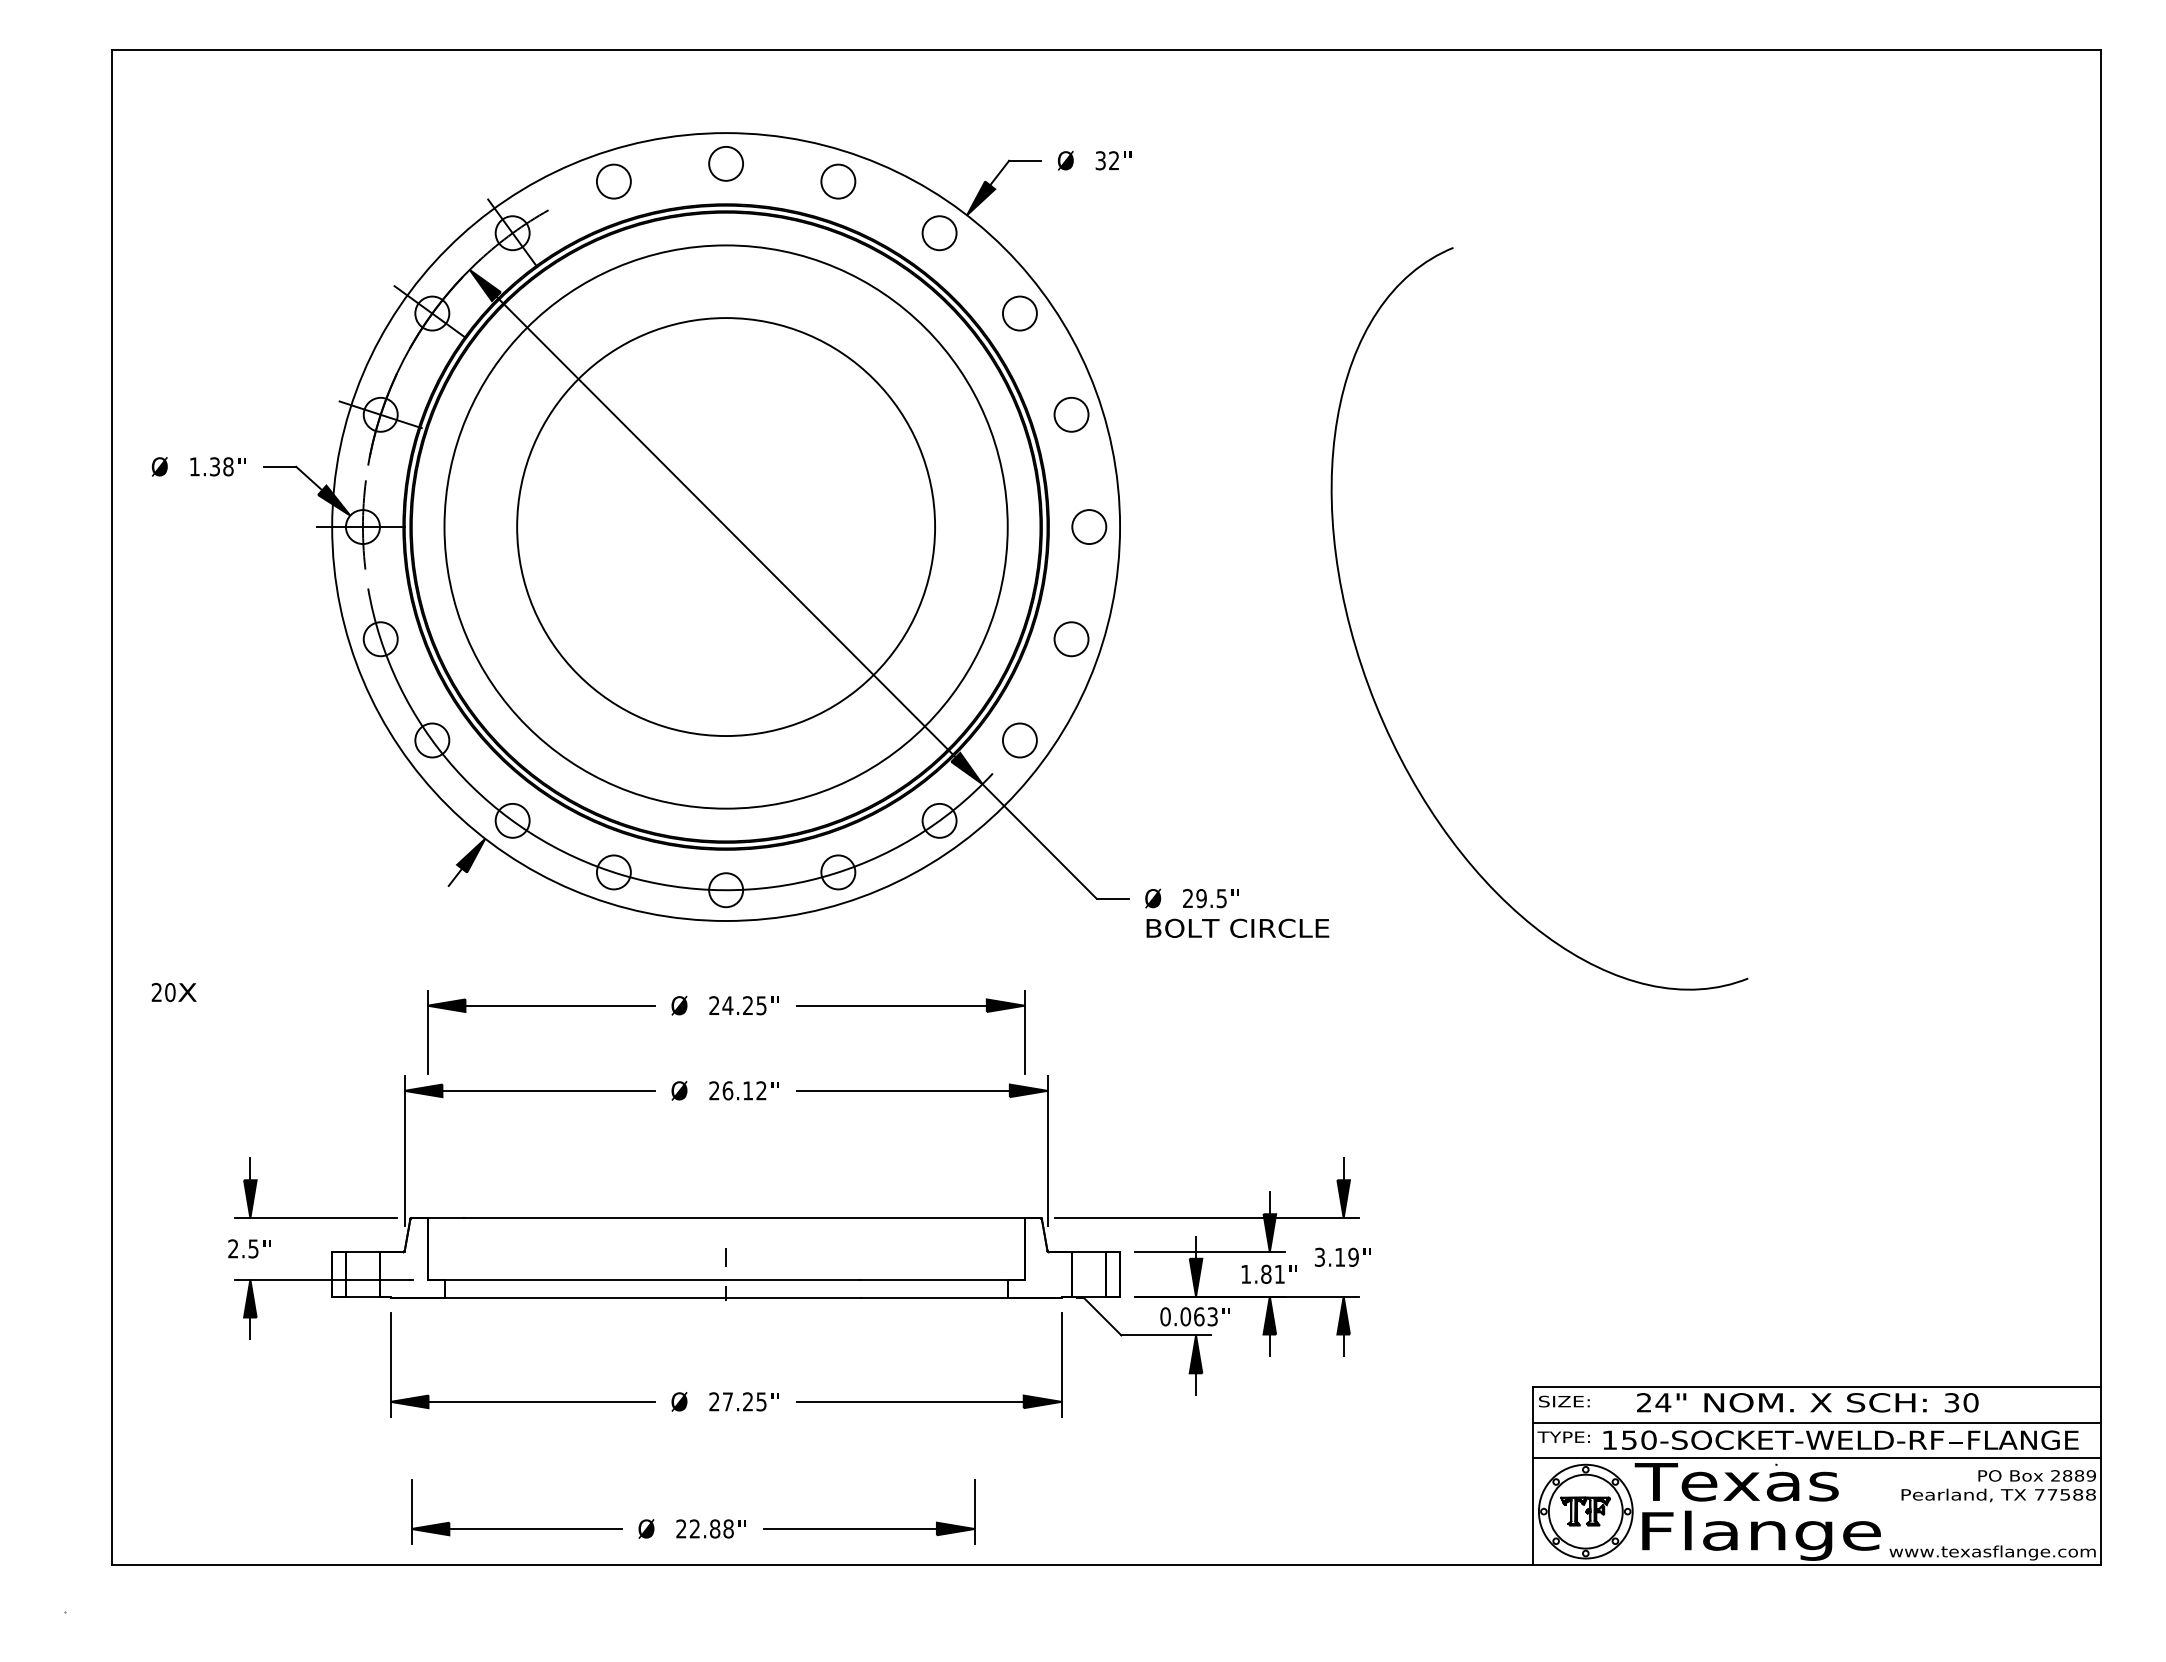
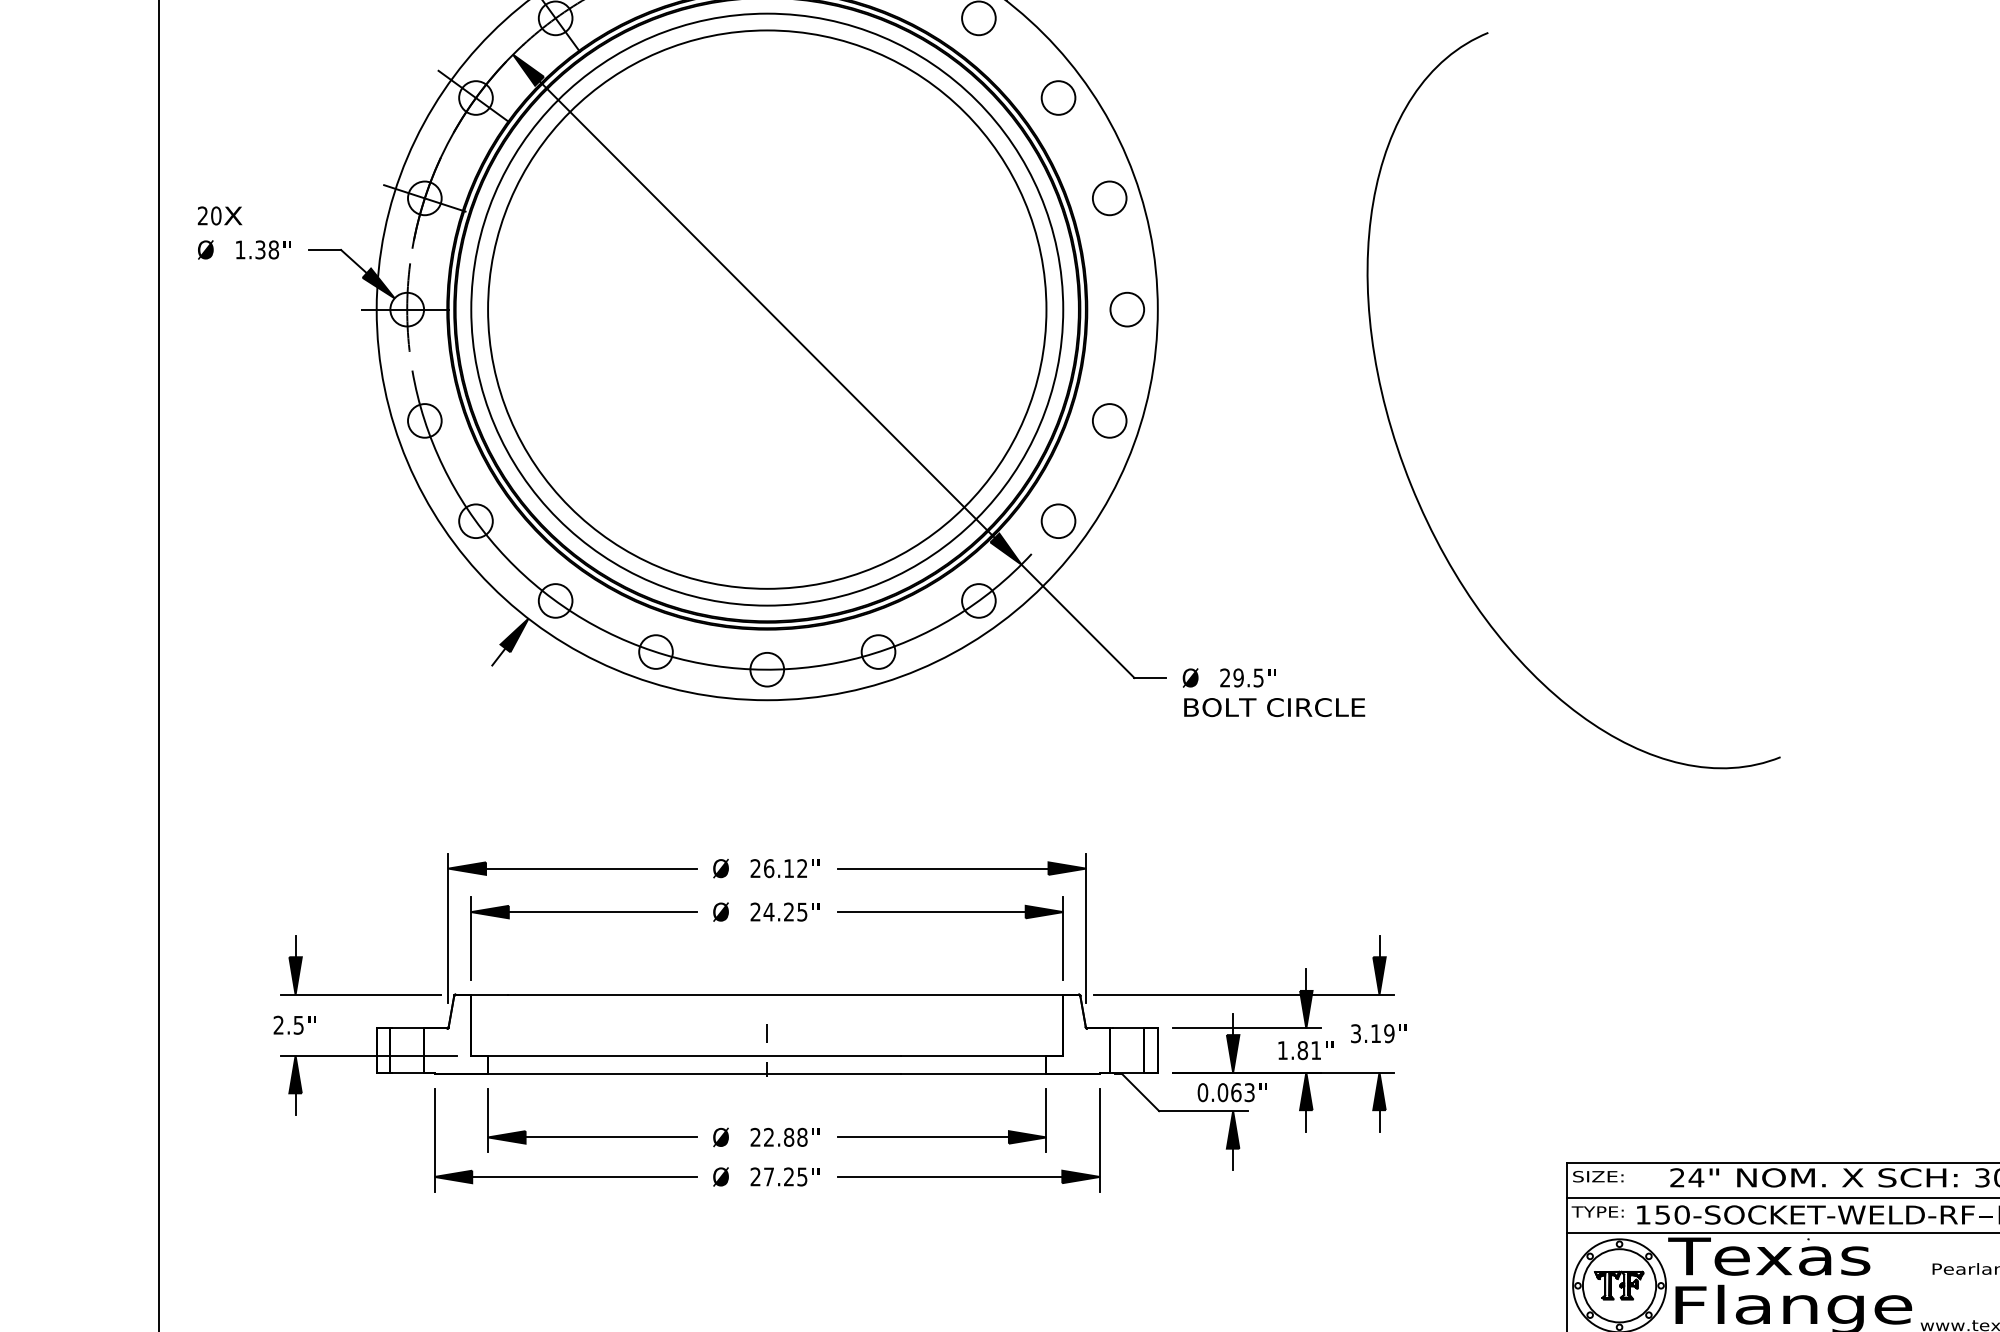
circle: (725, 526) -> (766, 309), size x1.43
text: (173, 992) -> (219, 215), moved
part: (729, 1014) -> (770, 920), moved
part: (693, 1519) -> (767, 1128), moved

